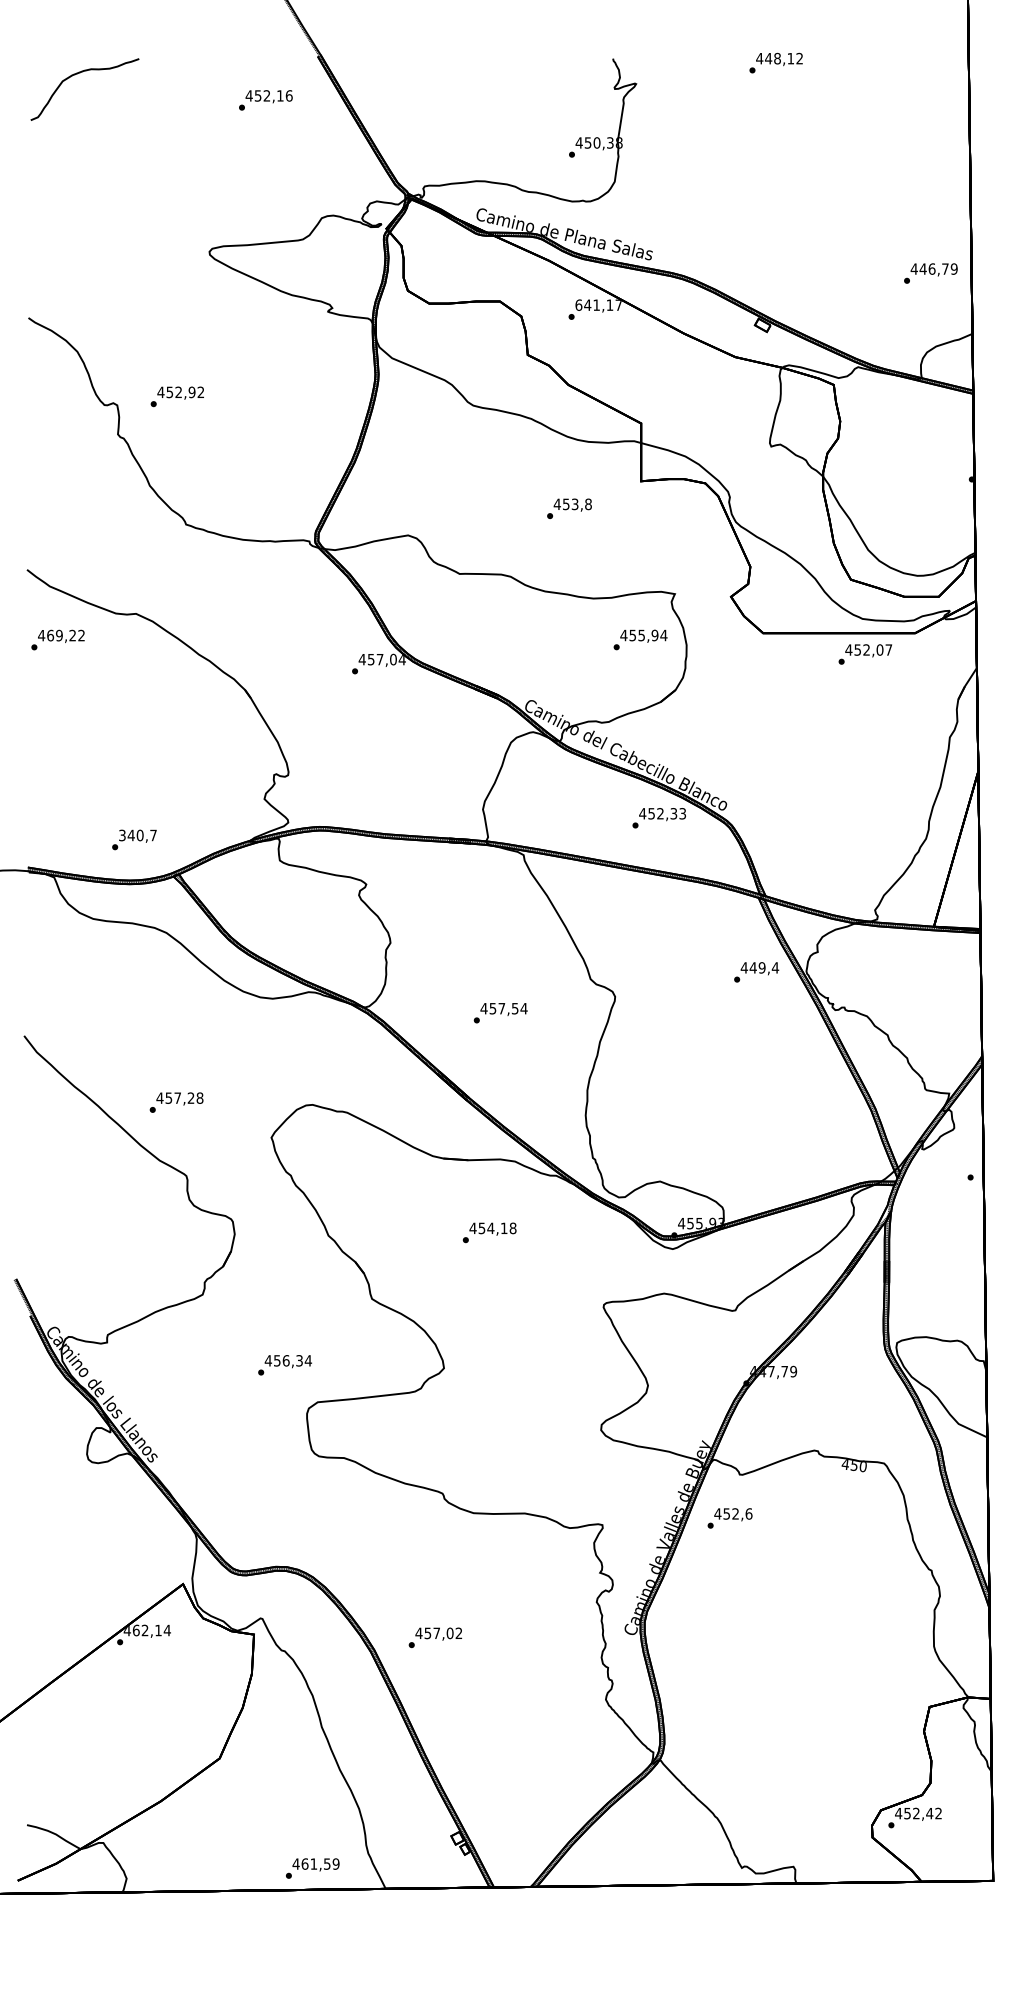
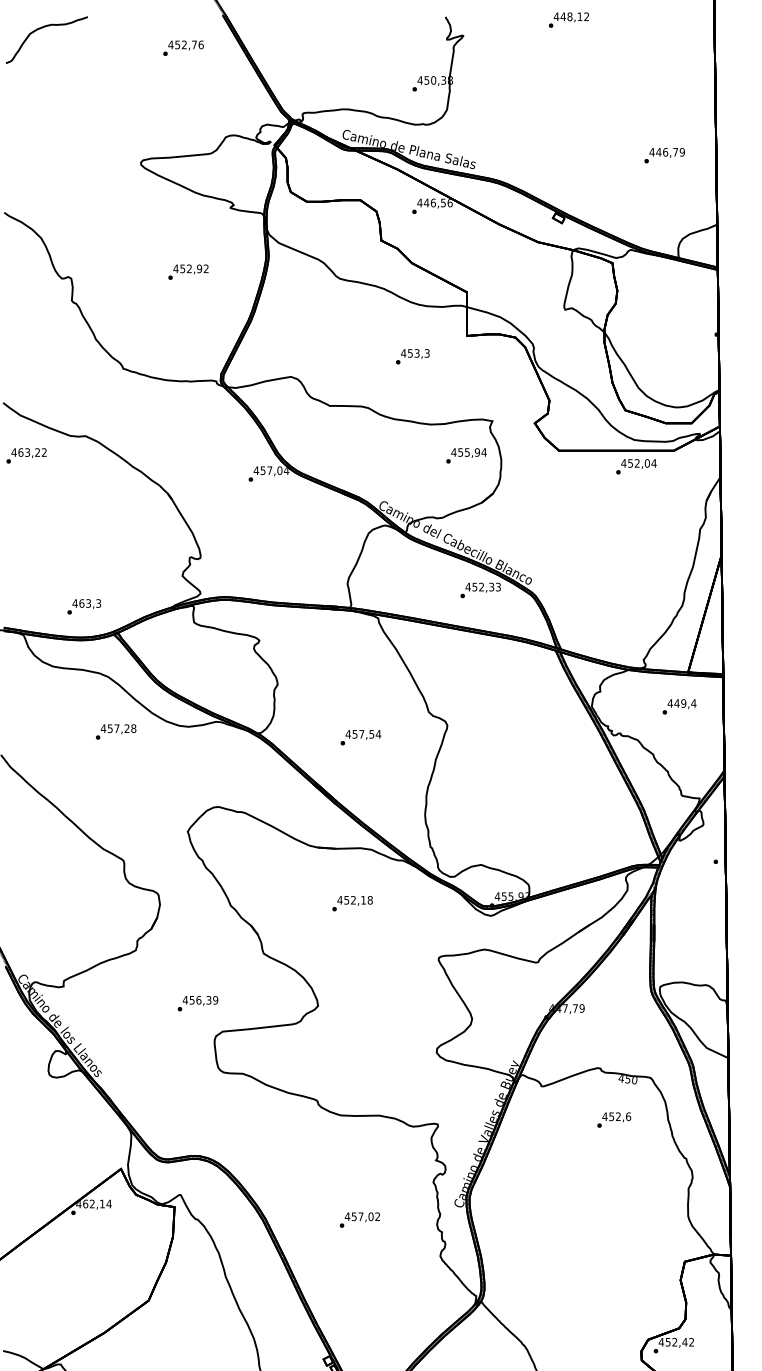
text: (280, 95) -> (194, 44), 452,16 -> 452,76
text: (930, 273) -> (664, 155), moved
text: (598, 304) -> (434, 202), 641,17 -> 446,56
text: (176, 396) -> (187, 271), moved
text: (588, 504) -> (427, 353), 453,8 -> 453,3
text: (59, 635) -> (27, 452), 469,22 -> 463,22
text: (888, 649) -> (653, 463), 452,07 -> 452,04
text: (137, 835) -> (86, 603), 340,7 -> 463,3
text: (756, 972) -> (679, 707), moved
text: (176, 1102) -> (116, 731), moved
text: (490, 1227) -> (353, 899), 454,18 -> 452,18
text: (308, 1360) -> (215, 1000), 456,34 -> 456,39
text: (729, 1518) -> (613, 1120), moved
text: (435, 1637) -> (359, 1219), moved

